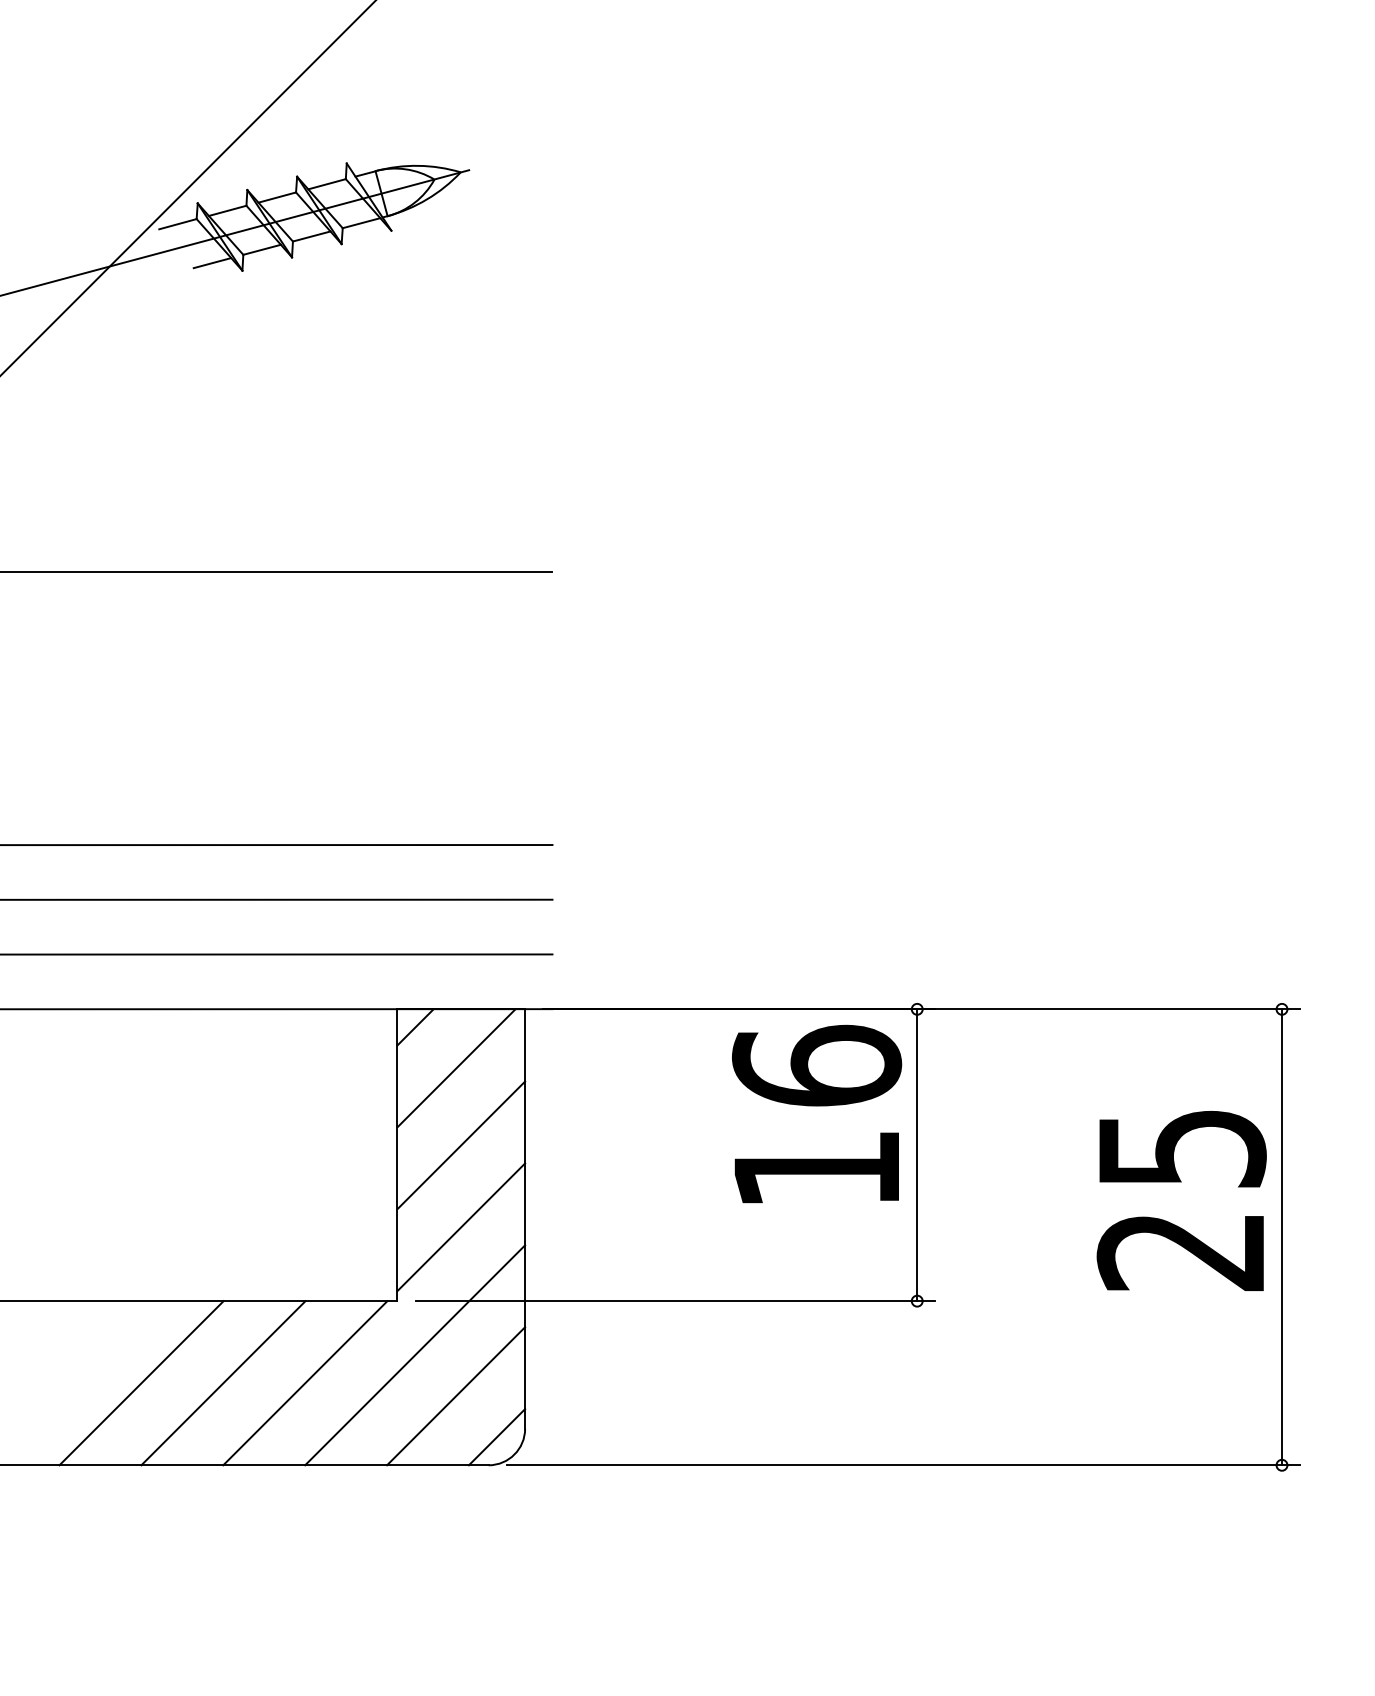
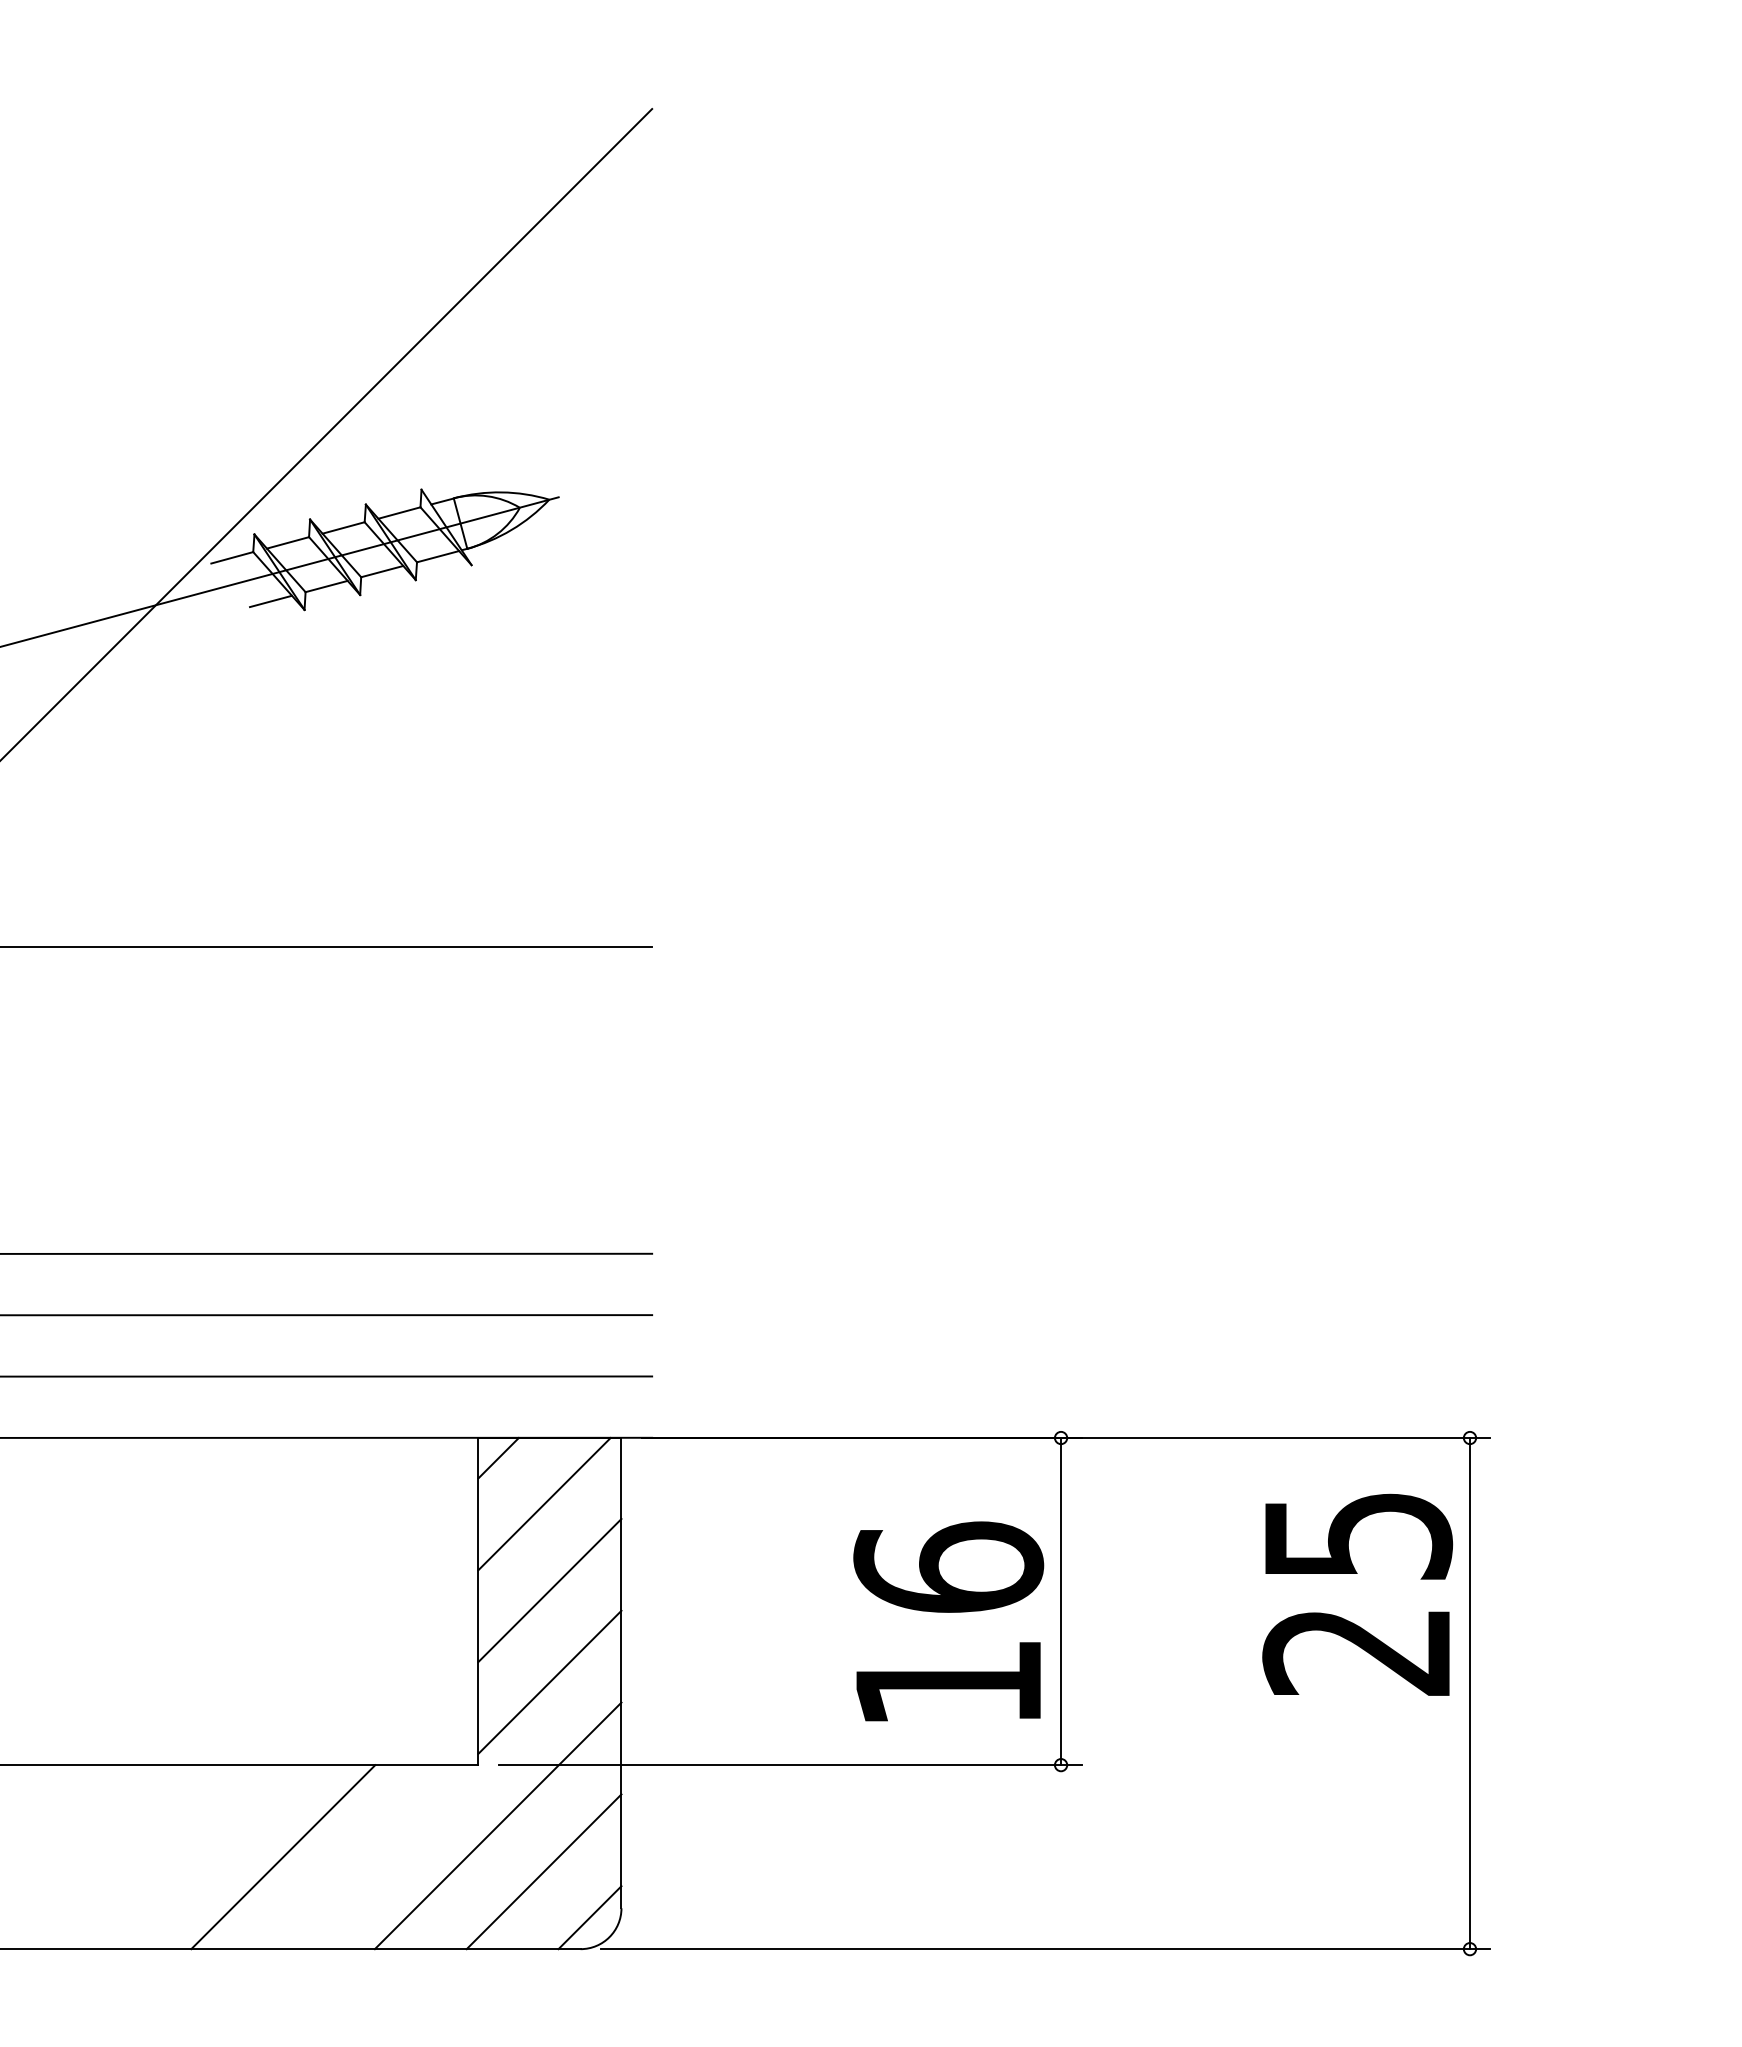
text: (816, 1114) -> (948, 1621), moved
text: (1181, 1200) -> (1357, 1594), moved
line: (141, 1383) -> (191, 1857), removed
line: (305, 1383) -> (375, 1857), removed

